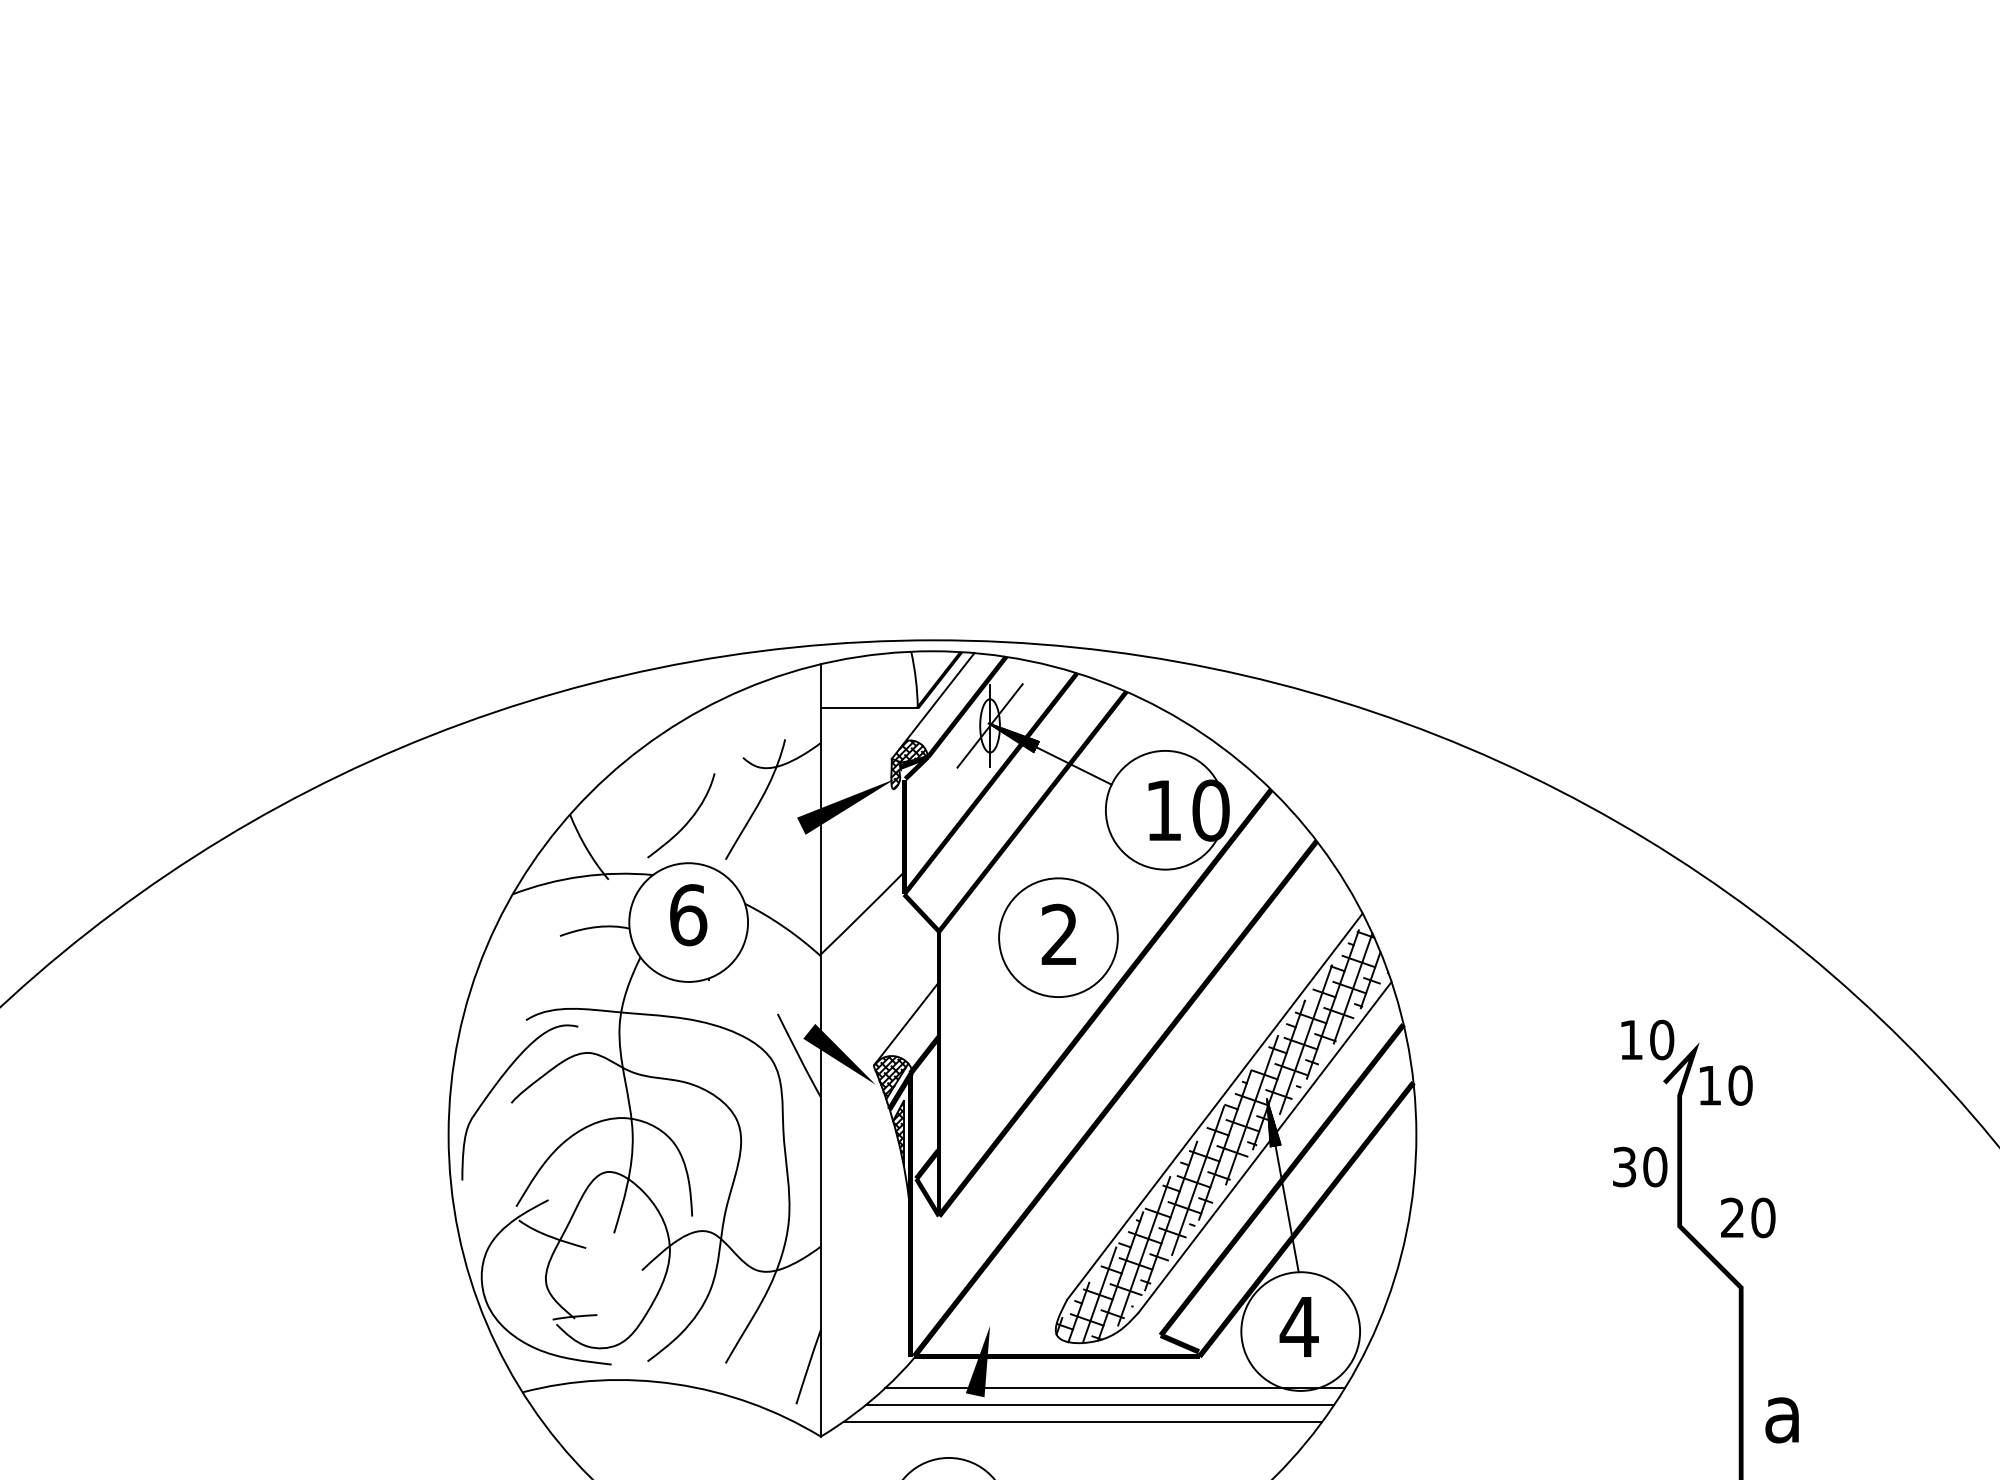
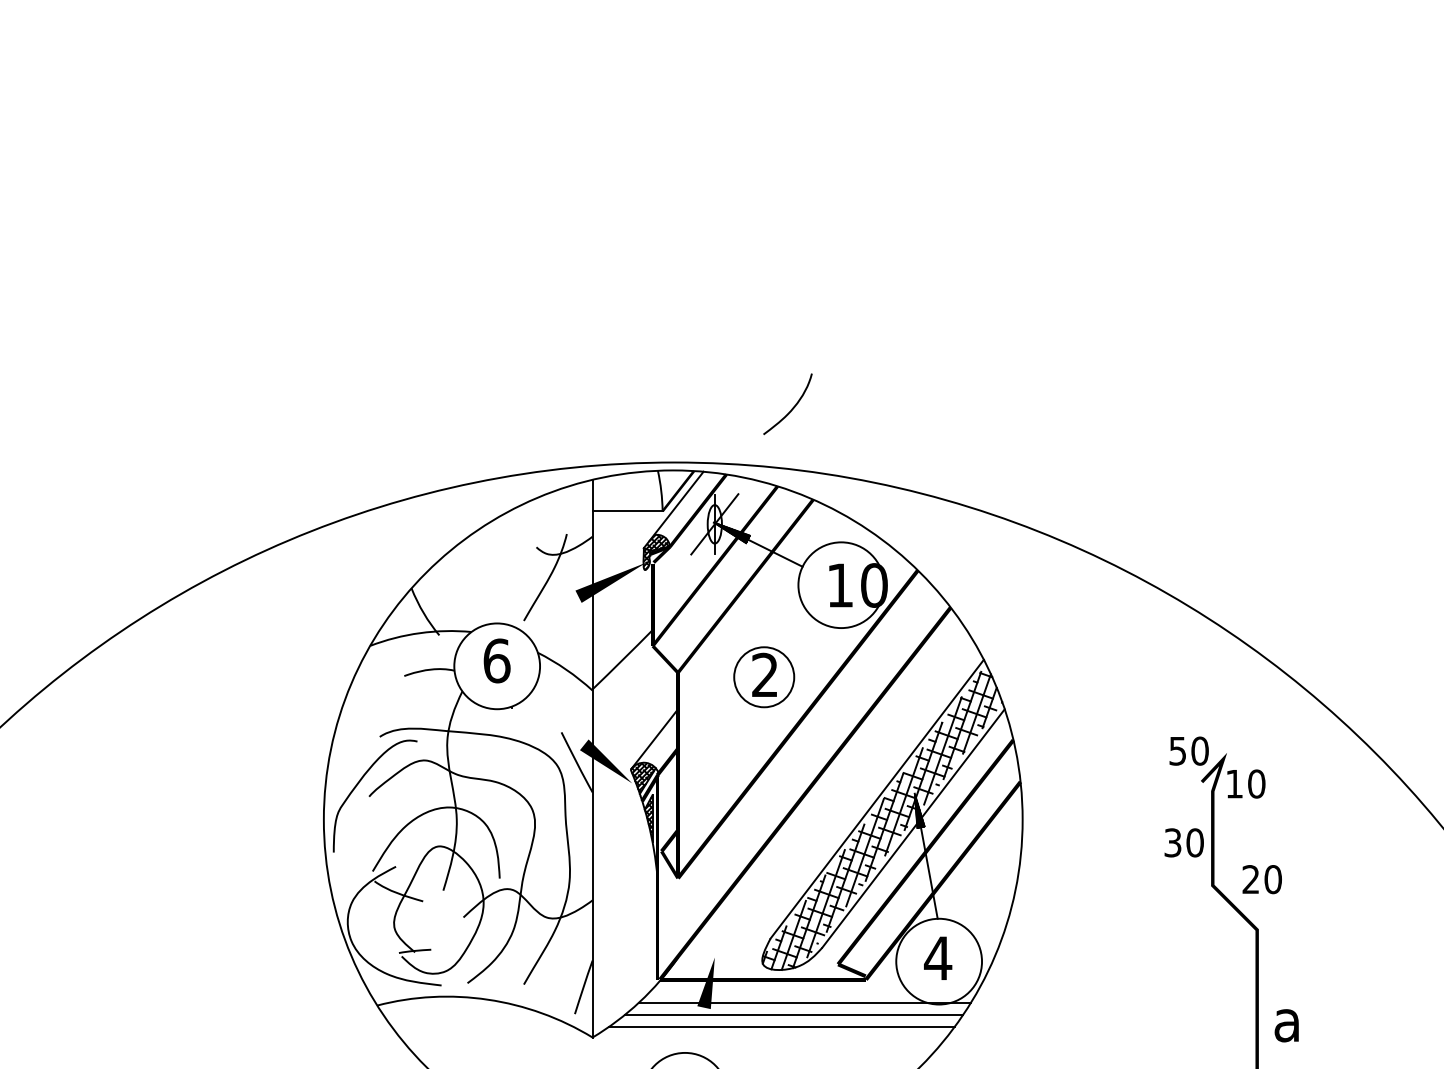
curve: (686, 821) -> (791, 408), moved
circle: (1058, 938) -> (764, 677), size x0.7
text: (1630, 1040) -> (1177, 751), 10 -> 50

